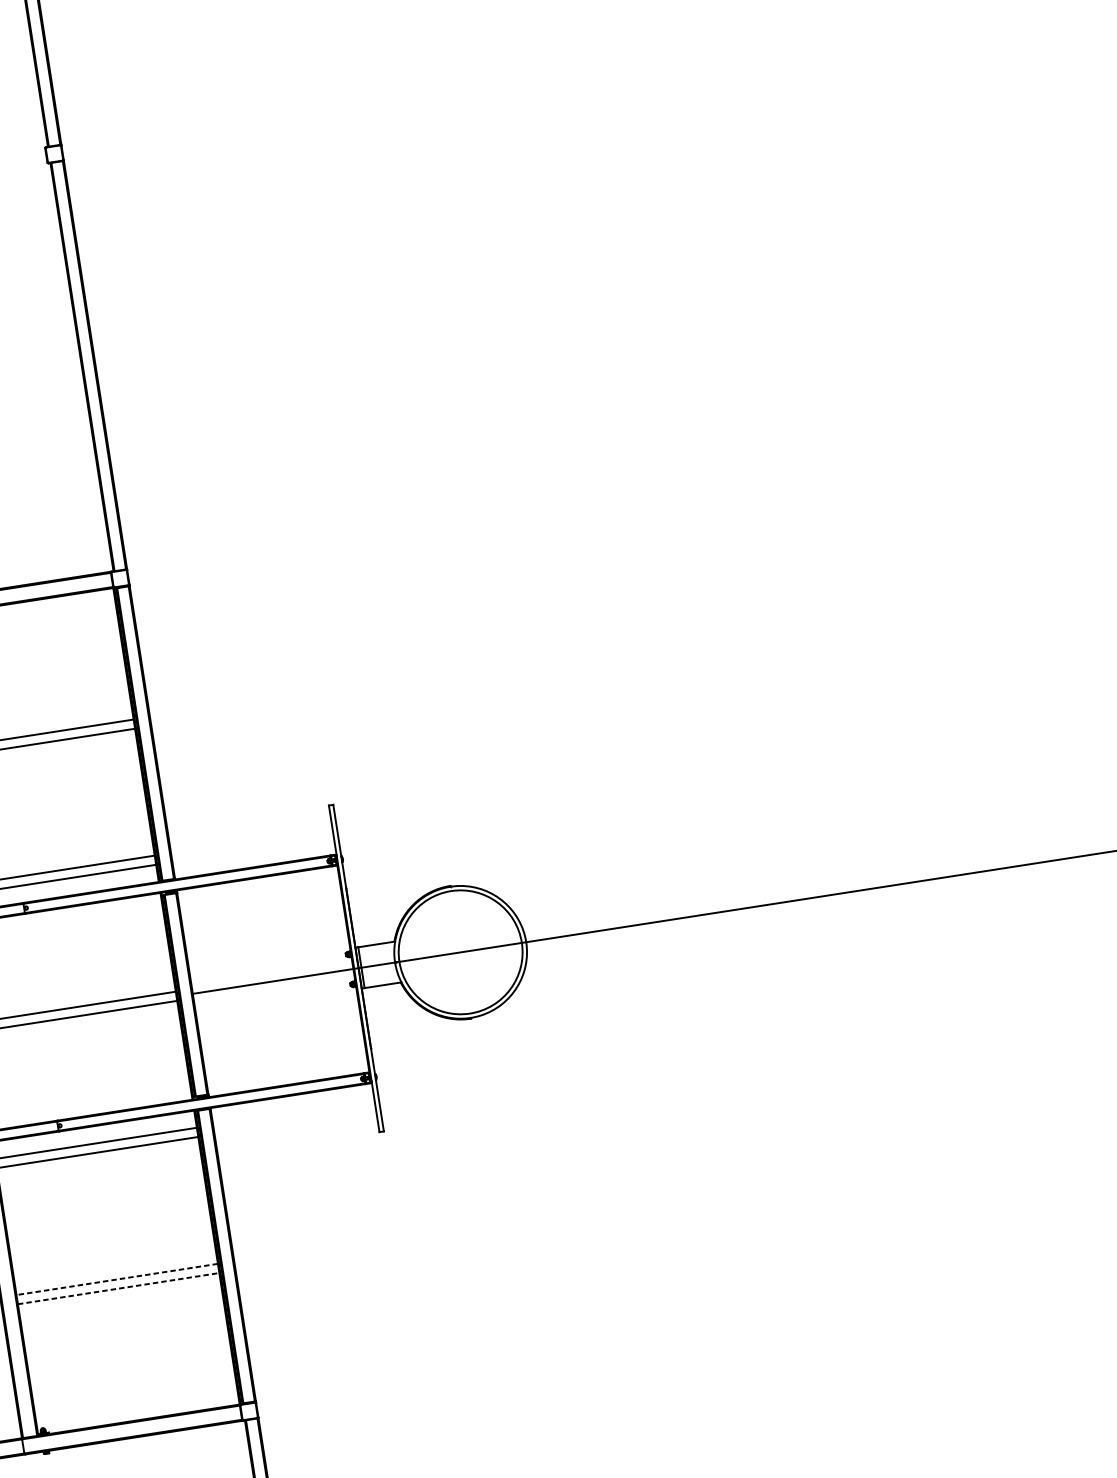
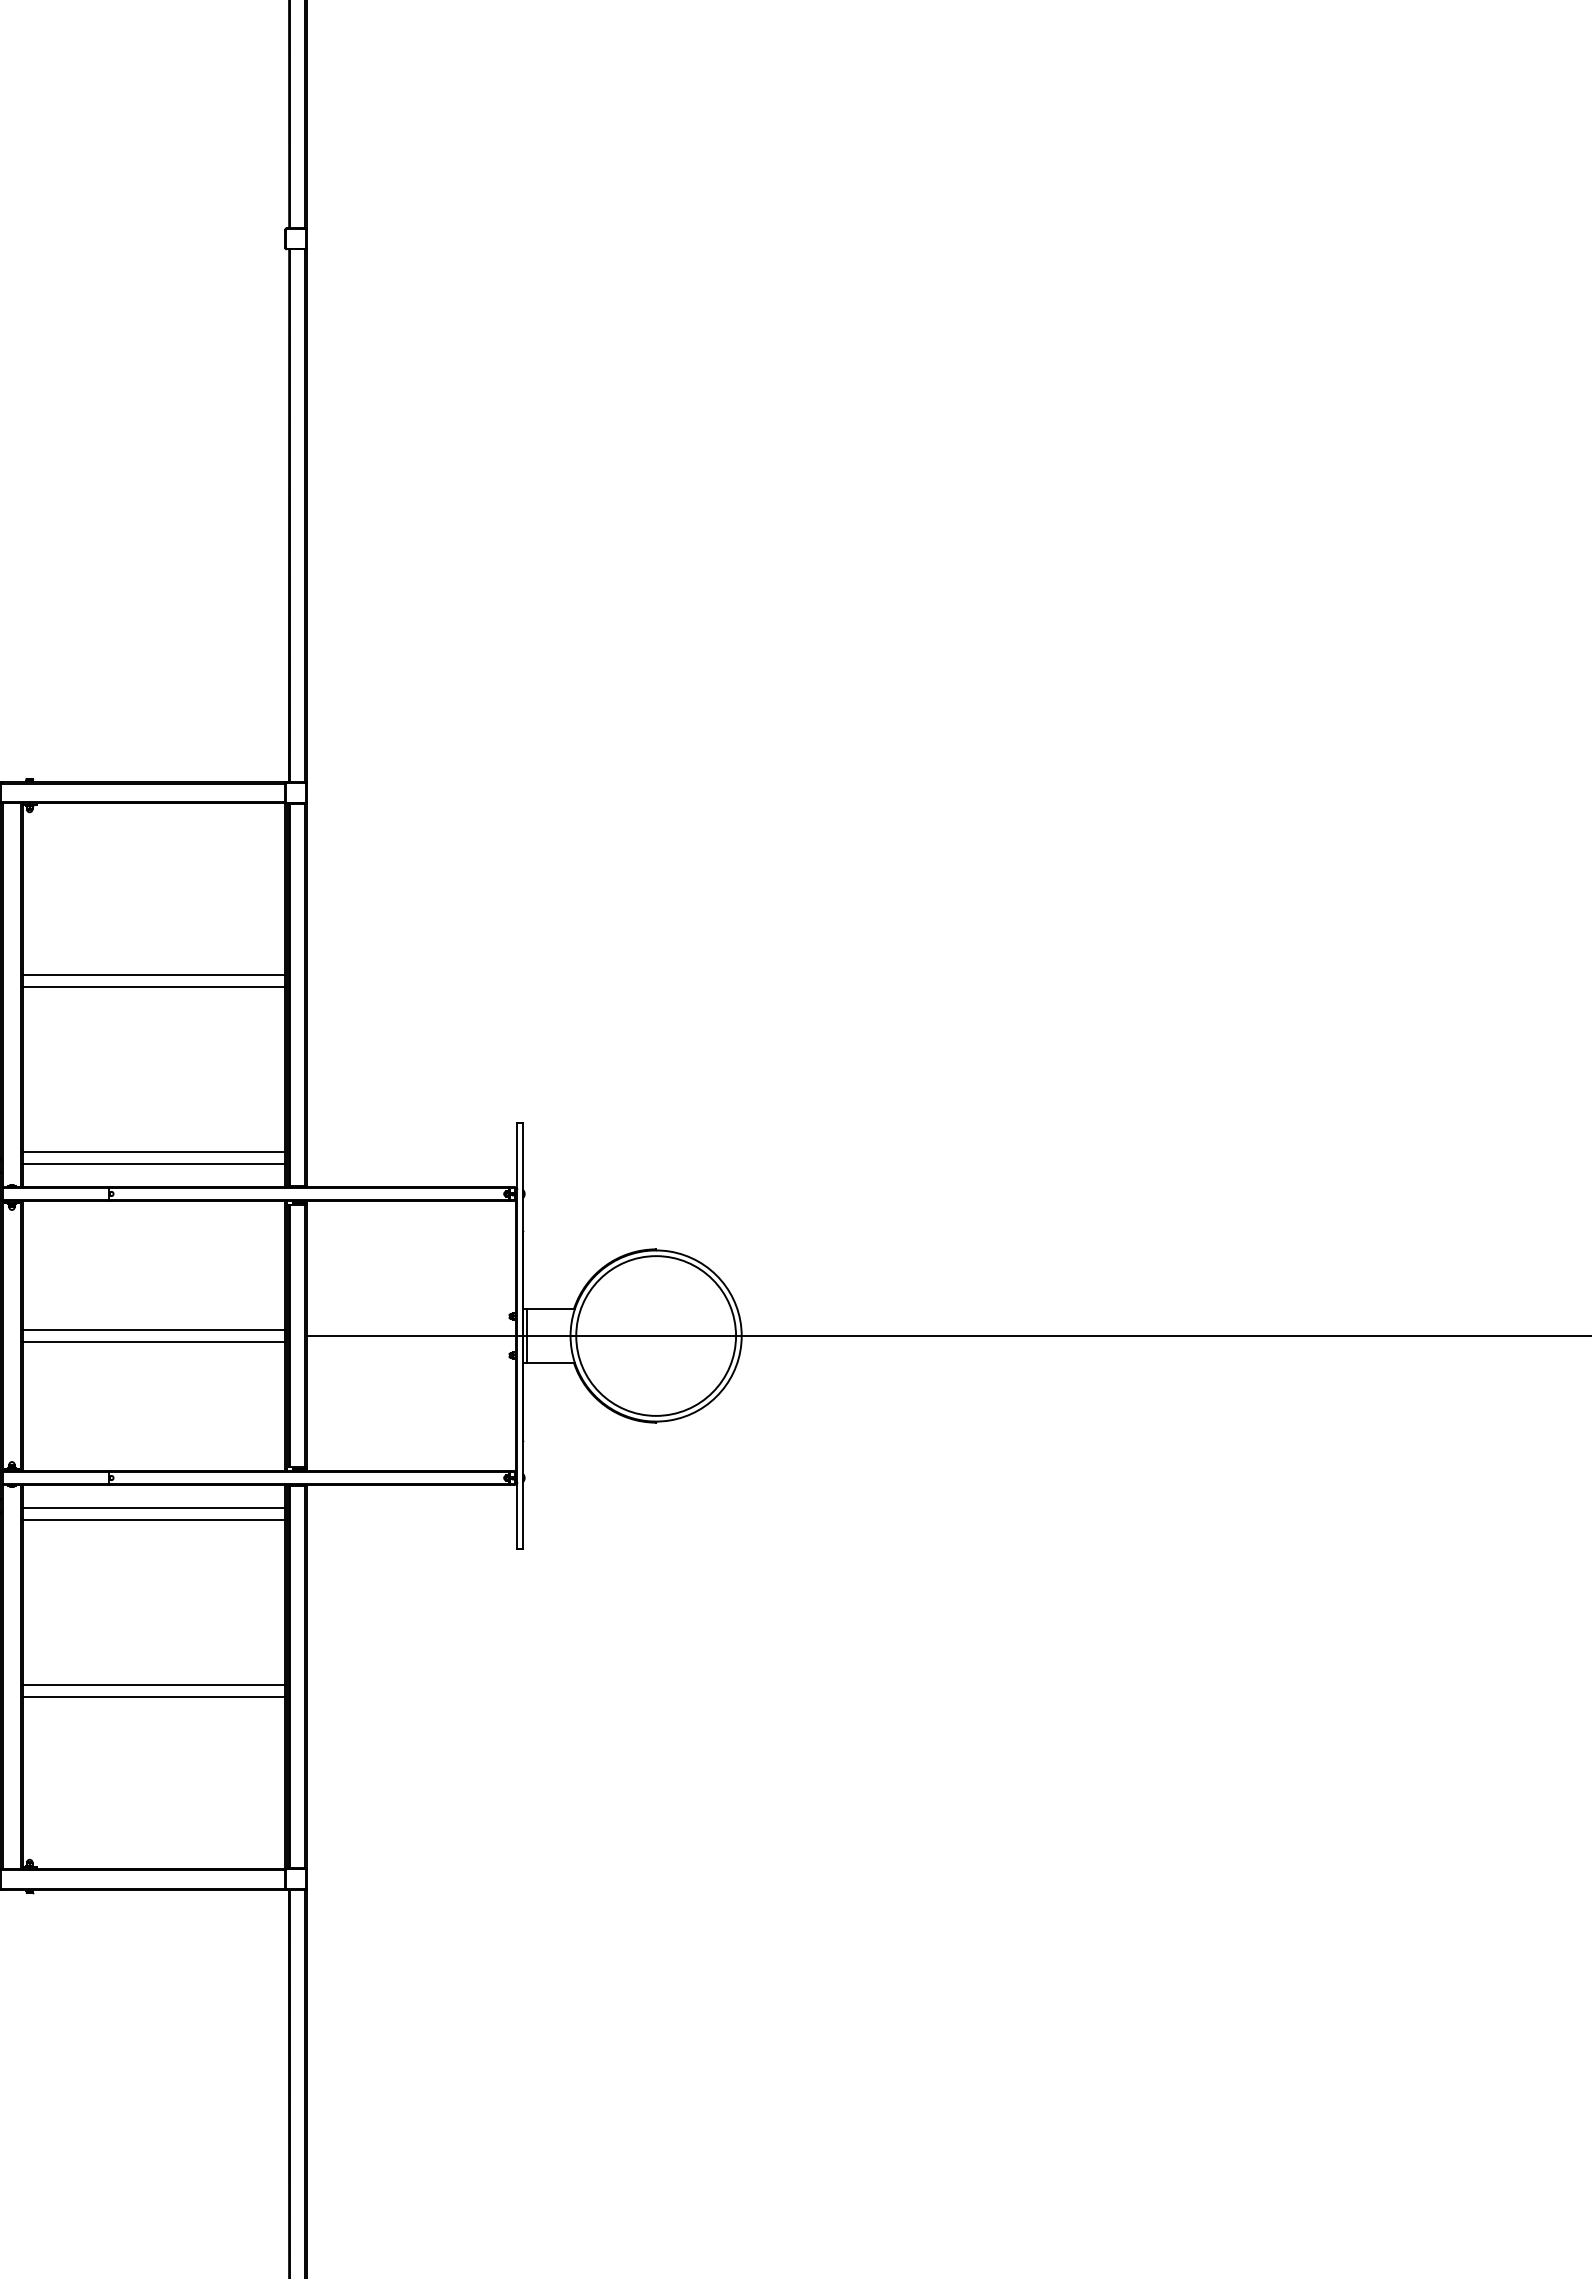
line: (116, 1279) -> (153, 1685), dashed -> solid
line: (119, 1288) -> (154, 1697), dashed -> solid

